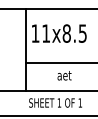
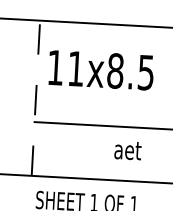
line: (26, 50) -> (36, 99), solid -> dashed
text: (64, 75) -> (127, 150), moved

